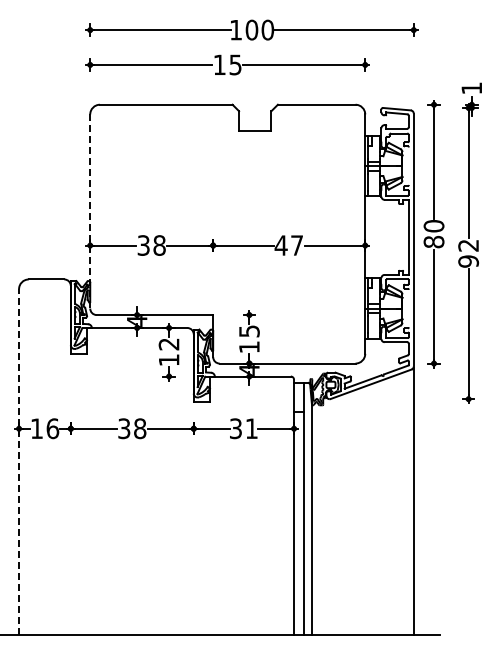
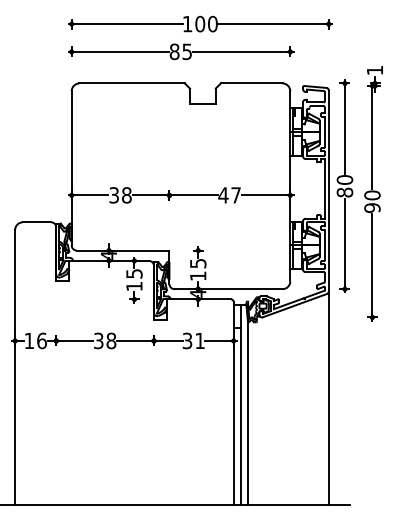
text: (219, 64) -> (174, 51), 15 -> 85
line: (408, 165) -> (324, 131), added
line: (90, 212) -> (71, 169), dashed -> solid
text: (468, 245) -> (372, 195), 92 -> 90
line: (408, 308) -> (324, 245), added
text: (168, 344) -> (133, 274), 12 -> 15
line: (19, 461) -> (15, 367), dashed -> solid

